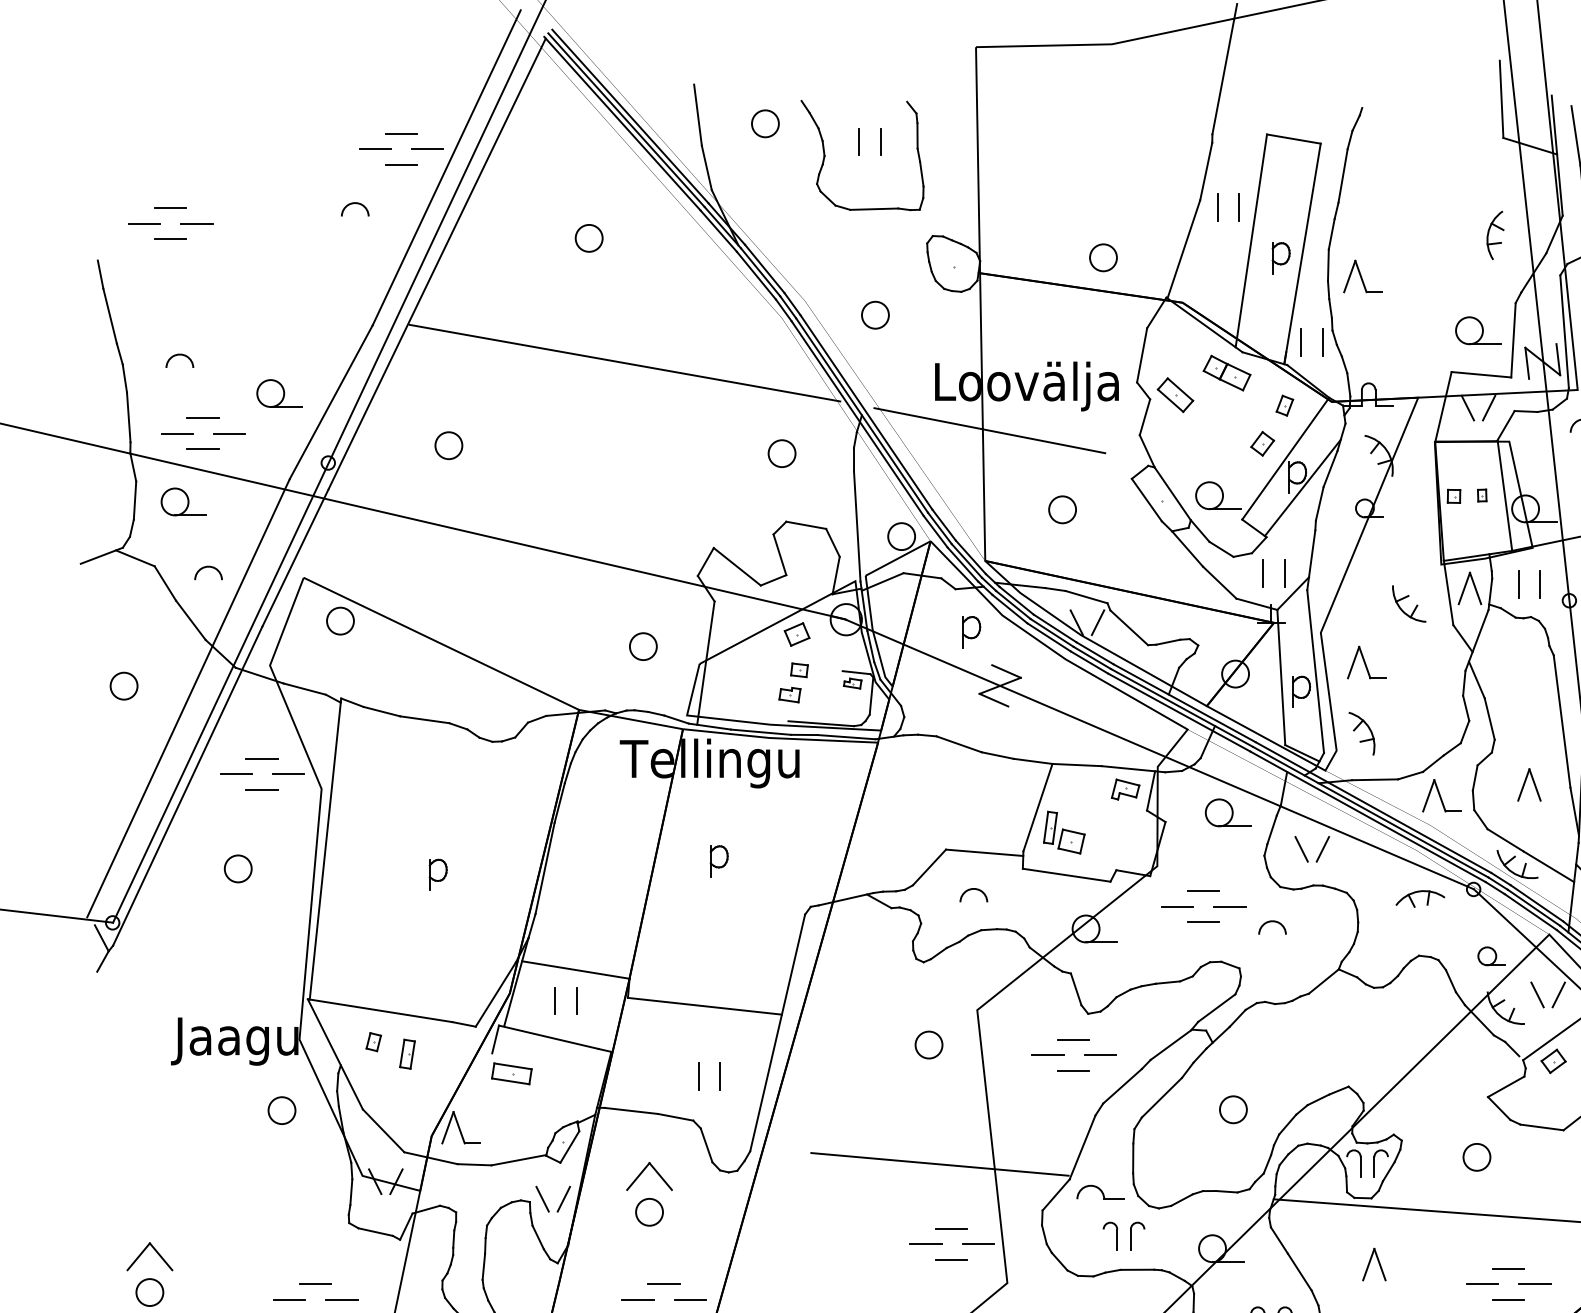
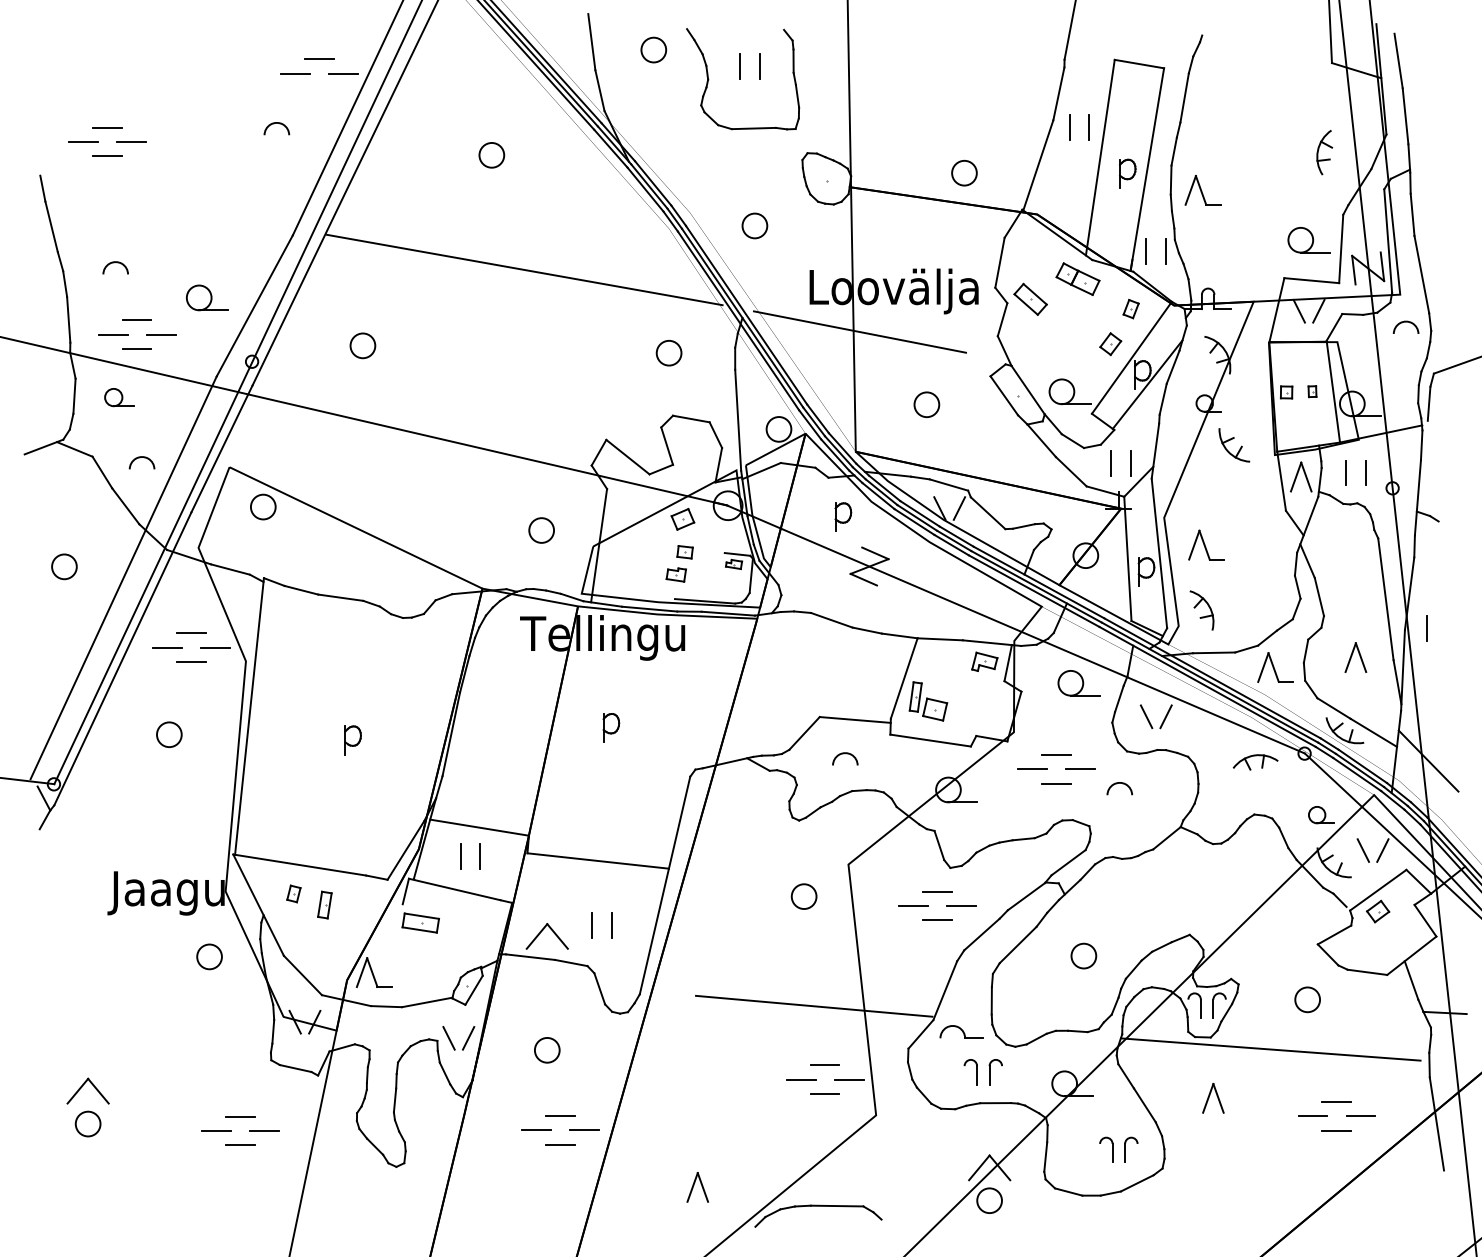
line: (400, 164) -> (318, 87), removed
part: (184, 501) -> (119, 397), size x0.7
part: (1409, 604) -> (1234, 445), moved
part: (644, 1171) -> (542, 931), moved

